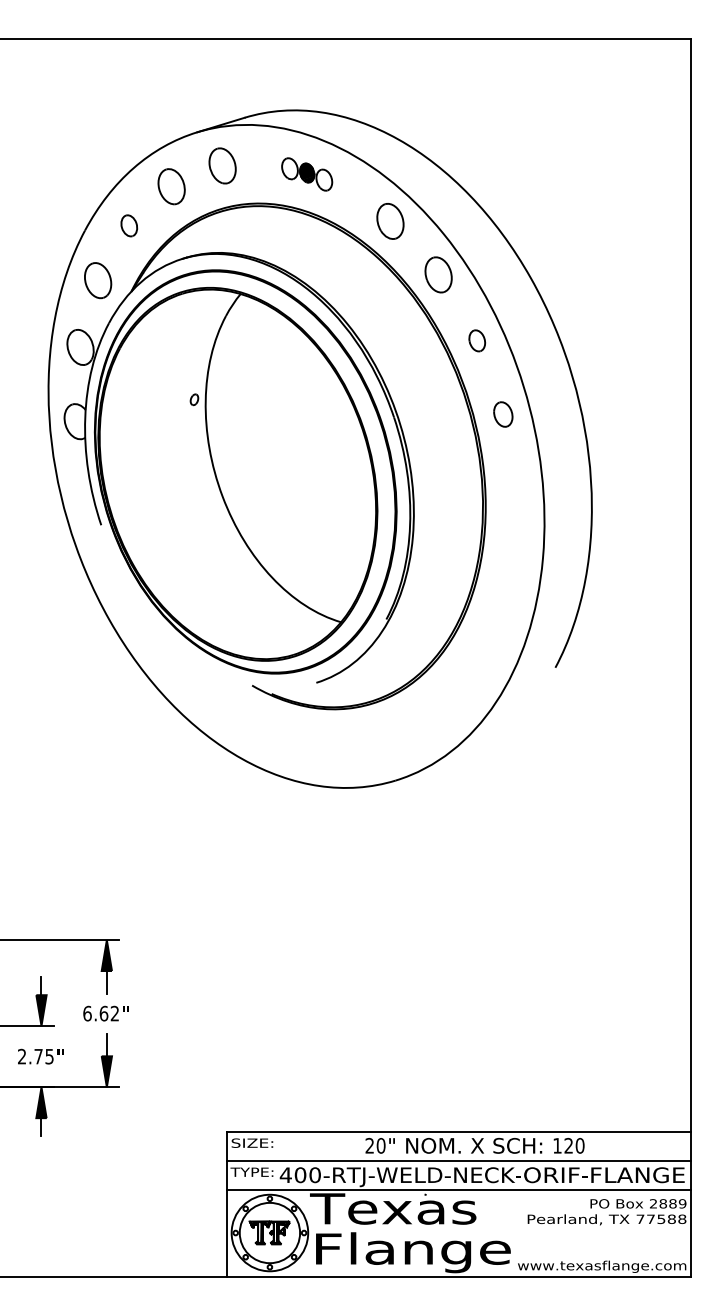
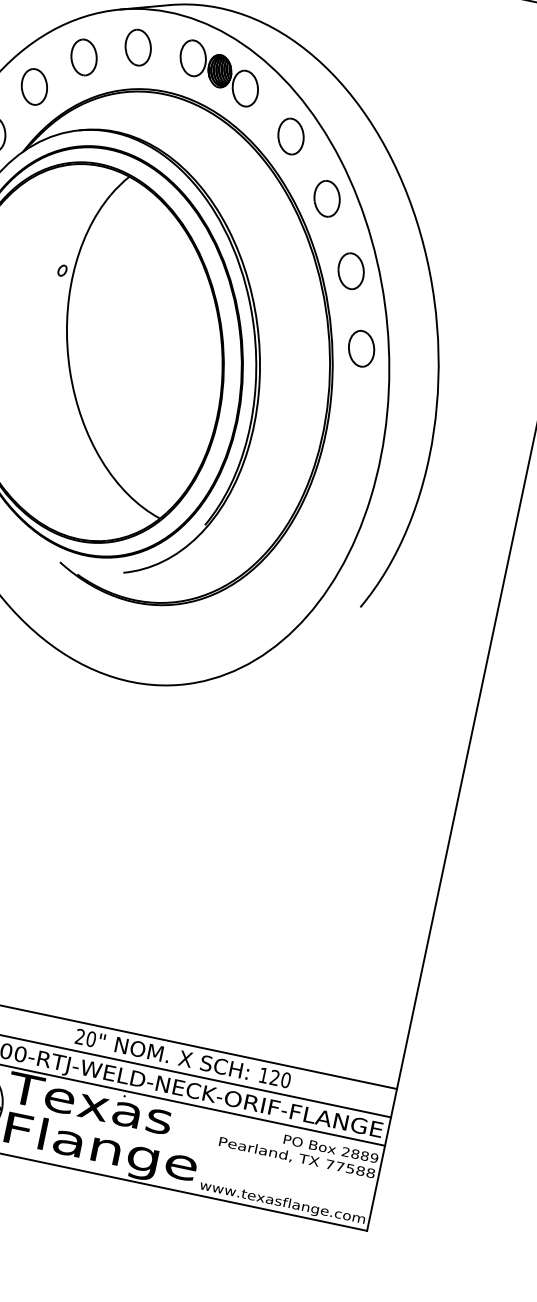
part: (306, 174) -> (218, 73), size x1.67
part: (129, 225) -> (34, 86), size x1.67
part: (477, 340) -> (351, 271), size x1.67
part: (503, 414) -> (361, 348), size x1.43

